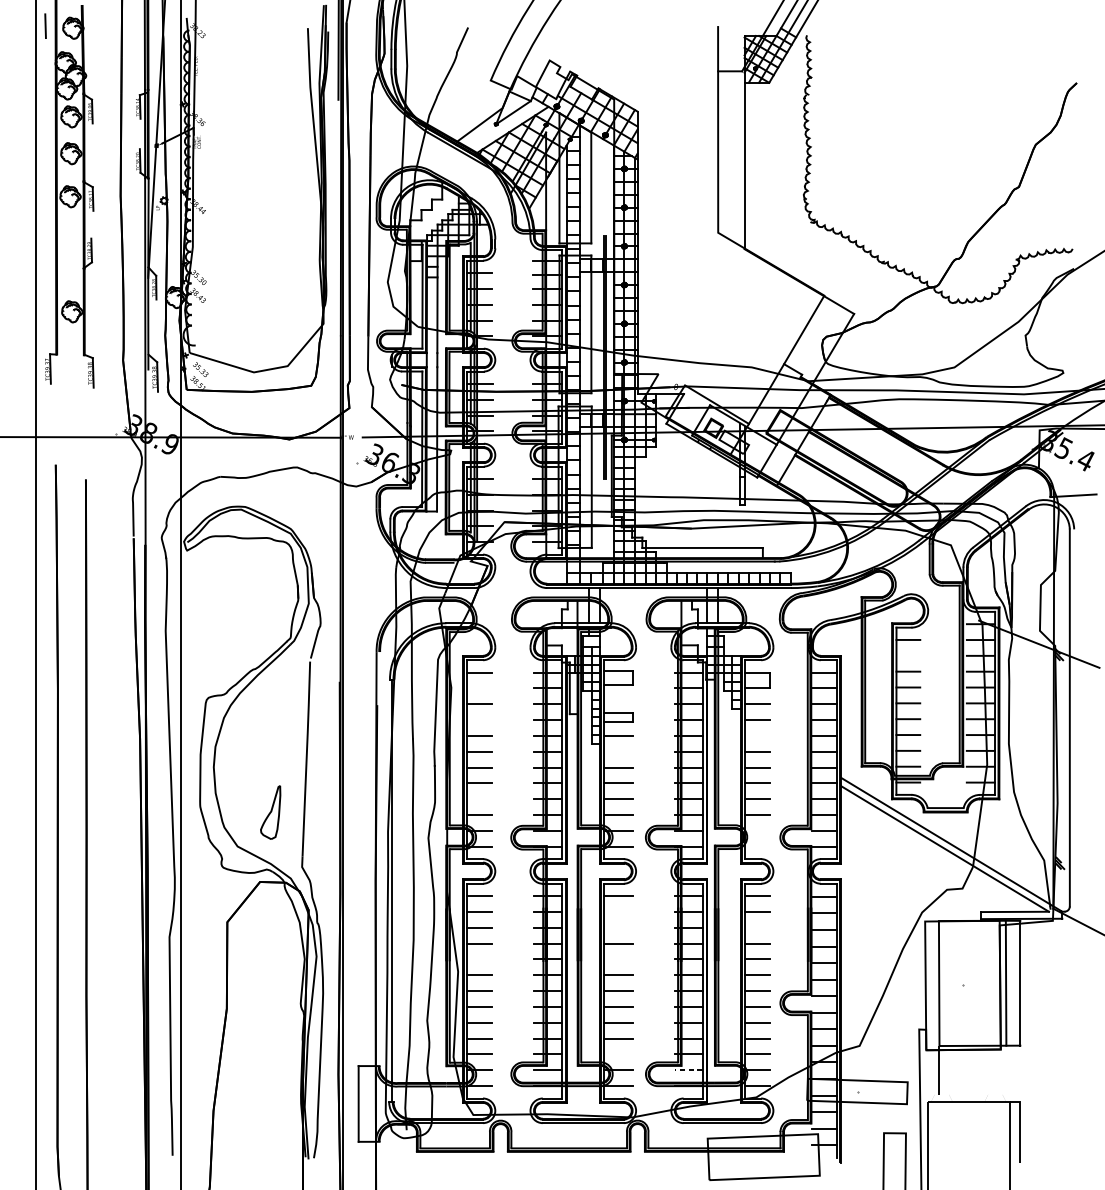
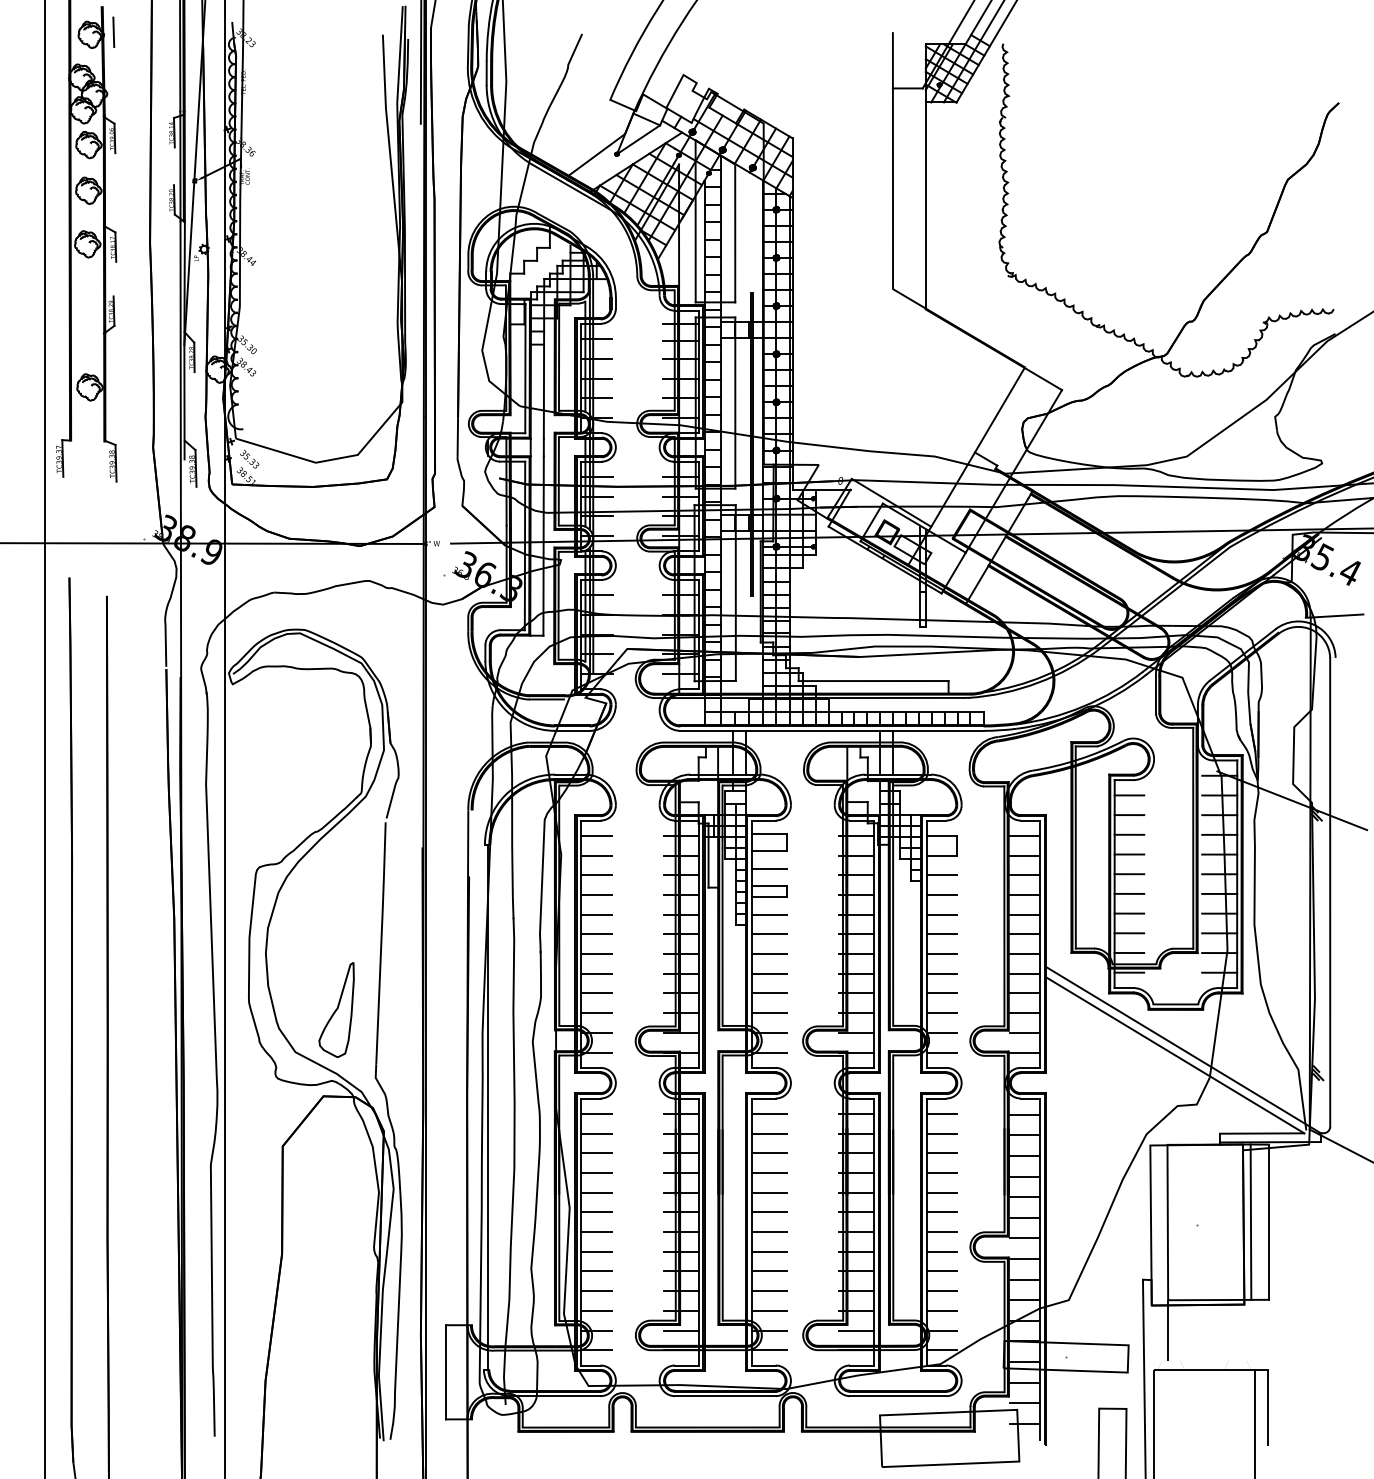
line: (45, 25) -> (113, 31), moved
line: (908, 656) -> (1129, 815), added
line: (478, 688) -> (595, 855), added
line: (618, 698) -> (768, 868), added
line: (478, 720) -> (595, 895), added
line: (757, 735) -> (941, 914), added
line: (618, 751) -> (768, 934), added
line: (478, 799) -> (595, 993), added
part: (270, 812) -> (336, 1009), size x1.43
line: (757, 830) -> (941, 1032), added
line: (757, 846) -> (941, 1052), added
line: (618, 911) -> (768, 1133), added
line: (618, 927) -> (768, 1153), added
line: (757, 927) -> (941, 1153), added
line: (478, 959) -> (595, 1192), added
line: (618, 959) -> (768, 1192), added
line: (618, 1054) -> (768, 1310), added
line: (688, 1070) -> (856, 1330), dashed -> solid

